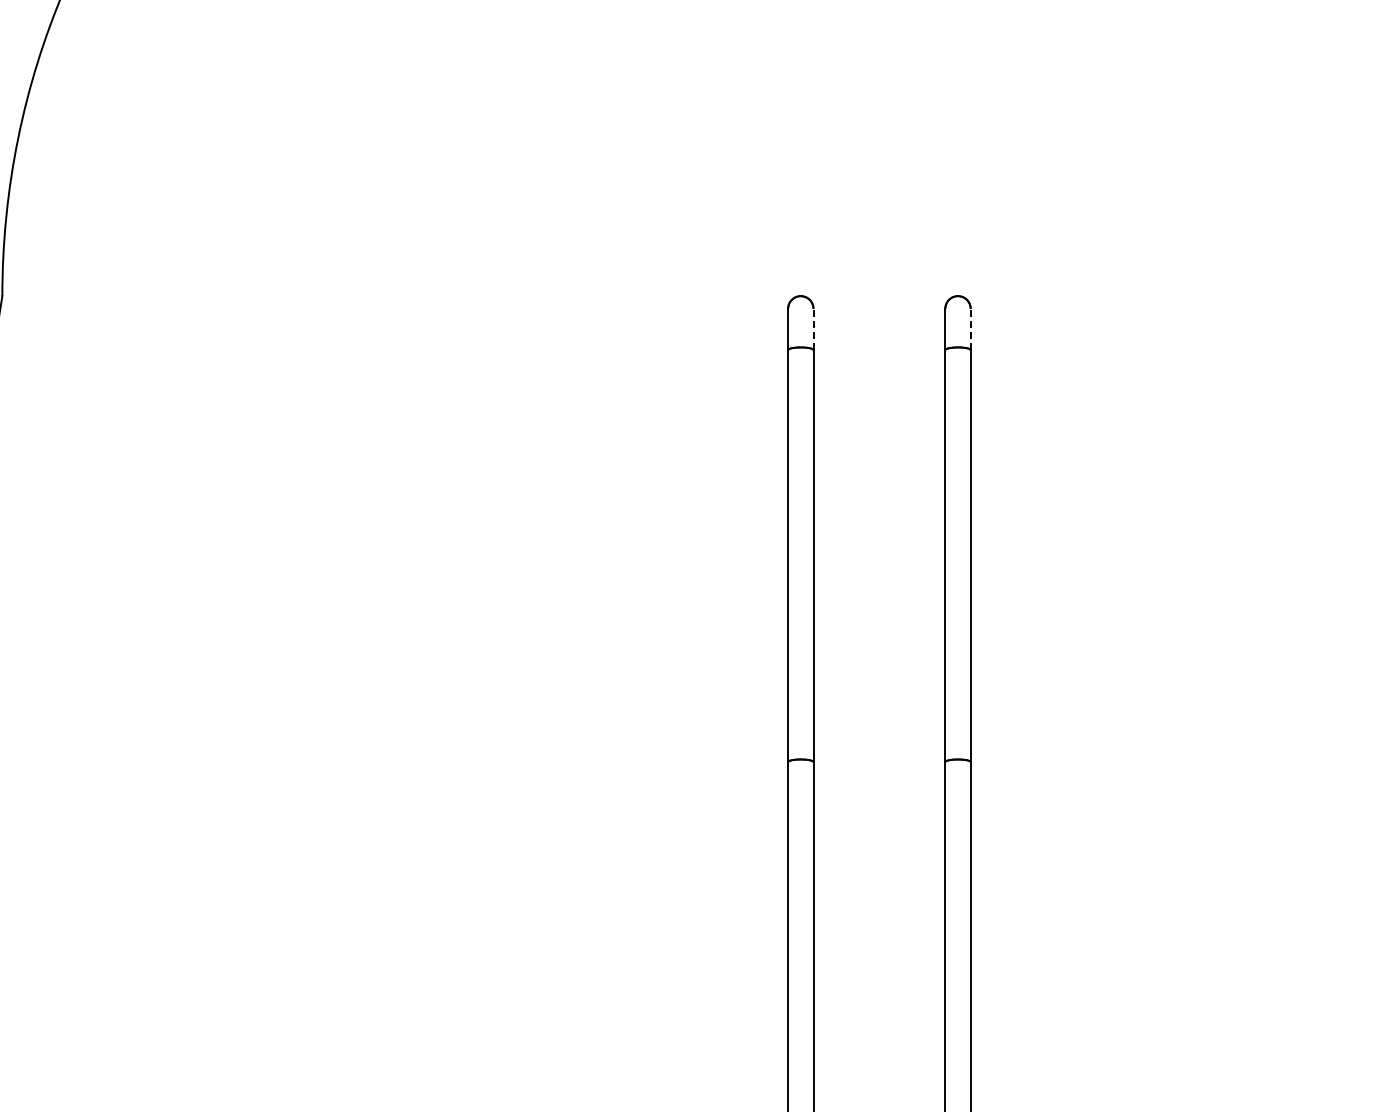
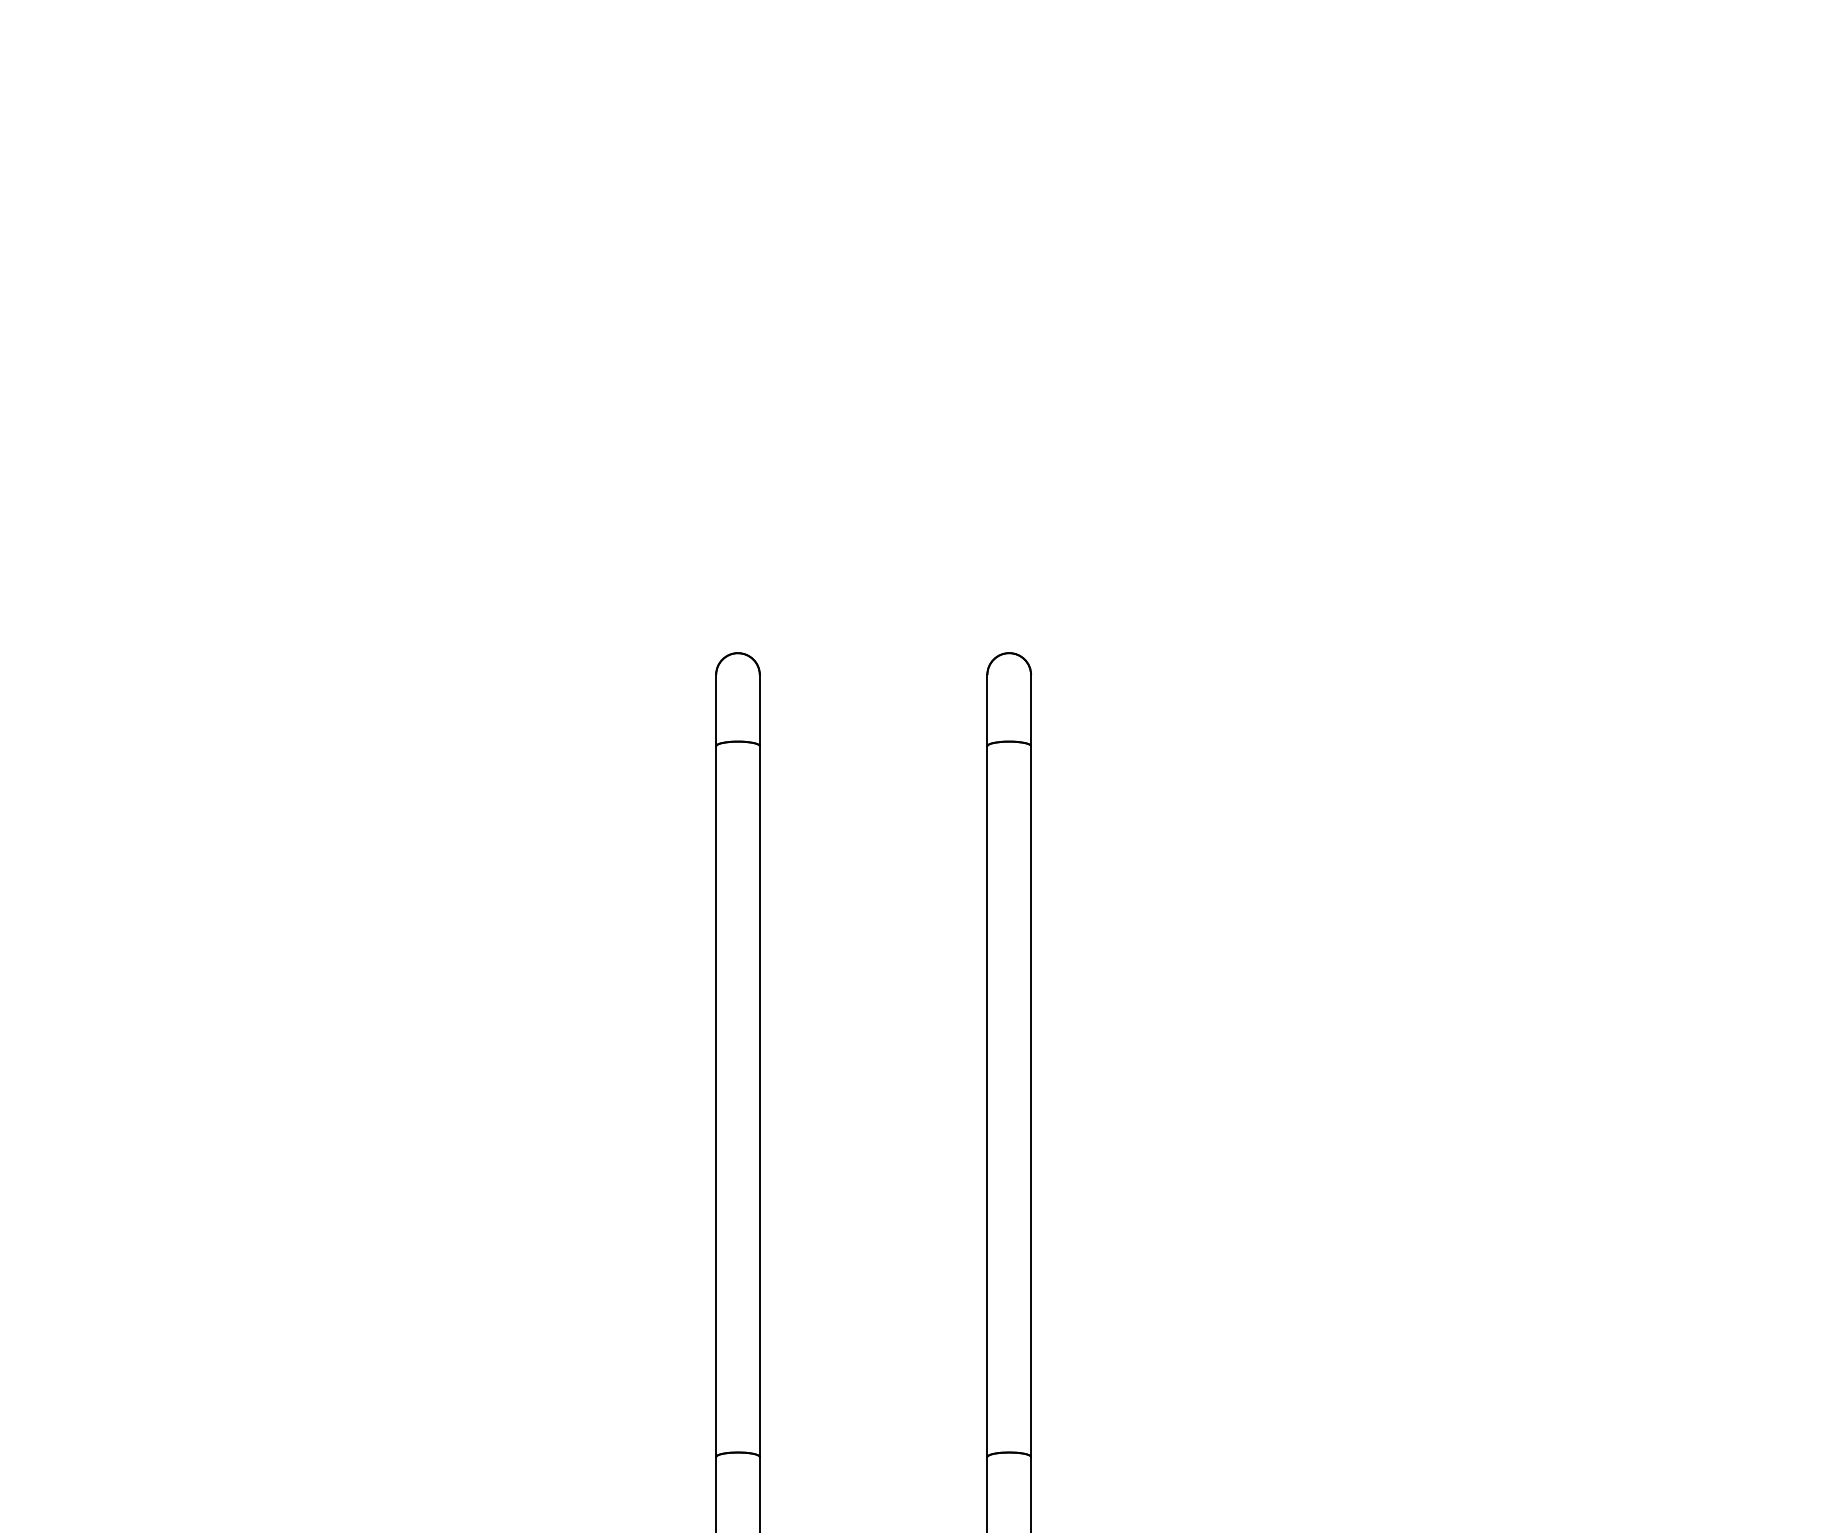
line: (813, 329) -> (759, 710), dashed -> solid
line: (970, 329) -> (1030, 710), dashed -> solid

